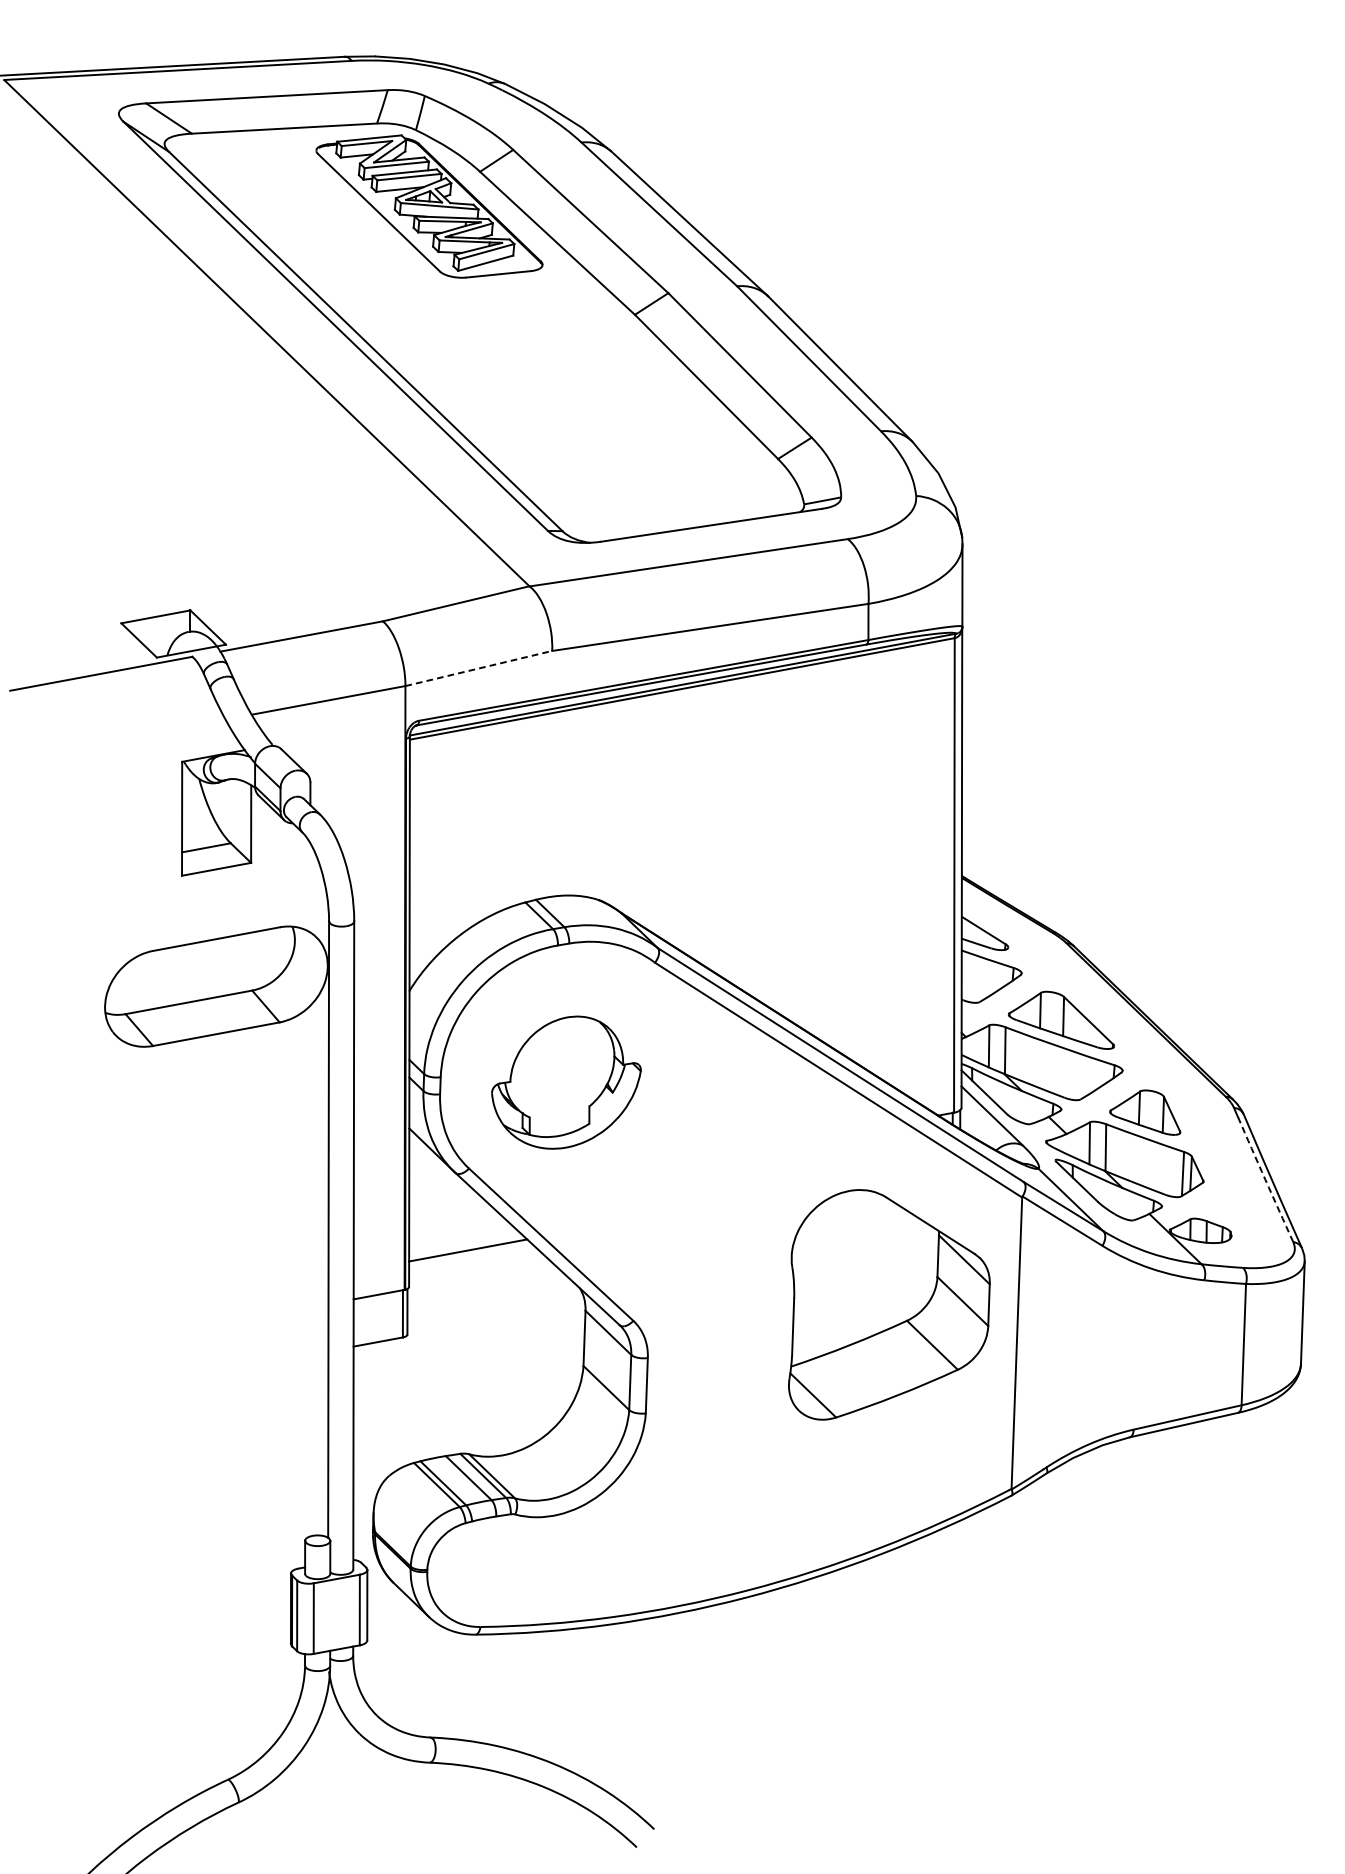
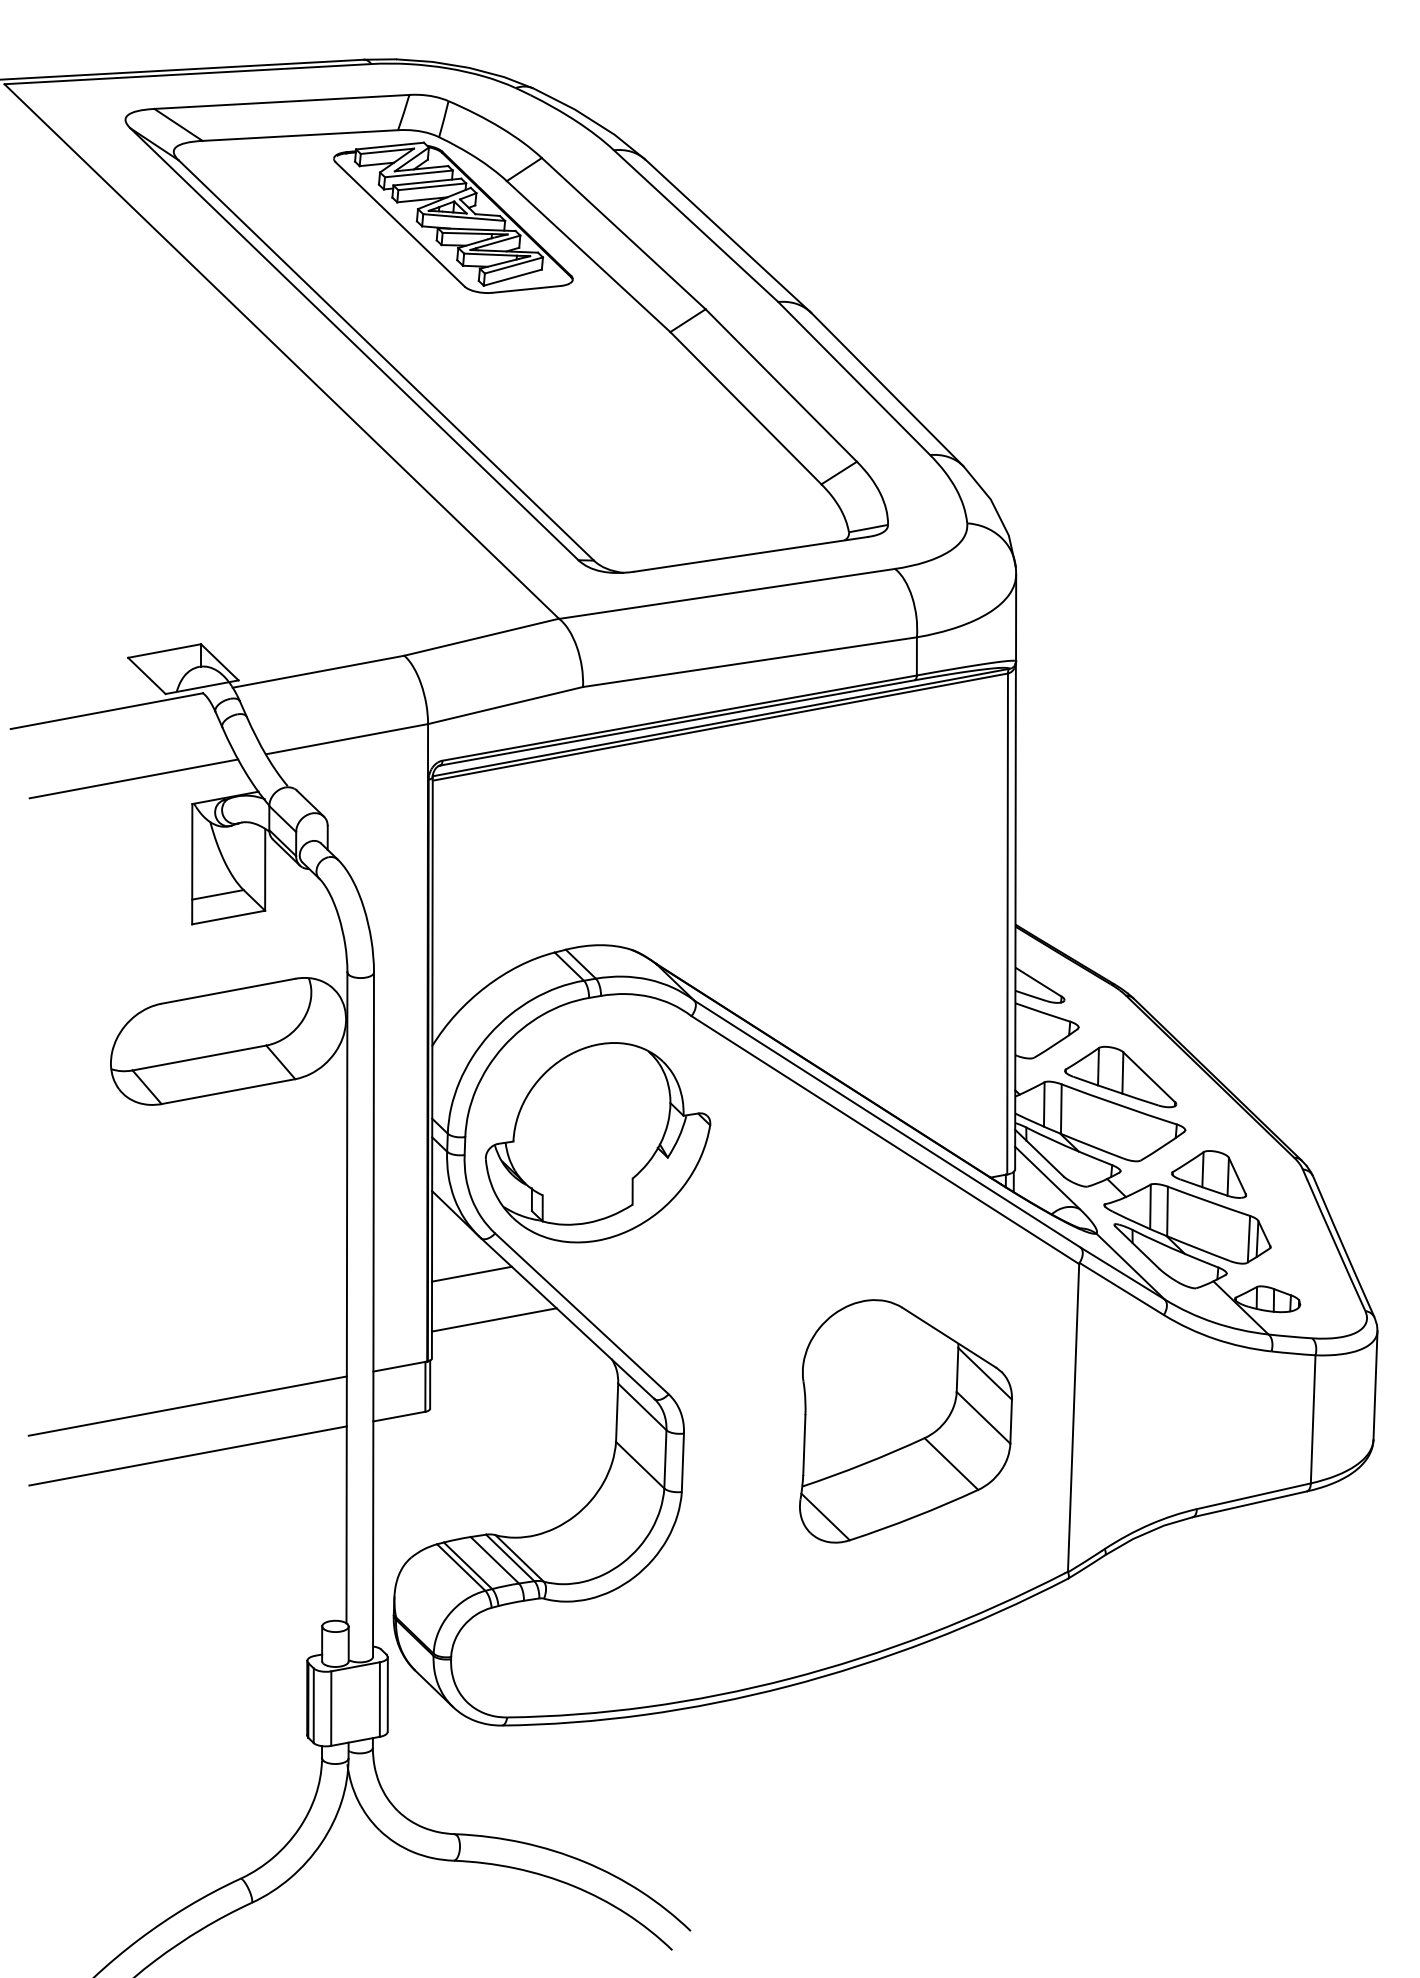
line: (478, 668) -> (505, 705), dashed -> solid
line: (126, 737) -> (133, 778), added
part: (565, 1082) -> (597, 1142), size x1.43
arc: (1264, 1179) -> (1335, 1245), dashed -> solid
line: (446, 1206) -> (471, 1273), added
part: (888, 1304) -> (905, 1421), moved
line: (177, 1331) -> (187, 1405), added
line: (177, 1378) -> (187, 1455), added

